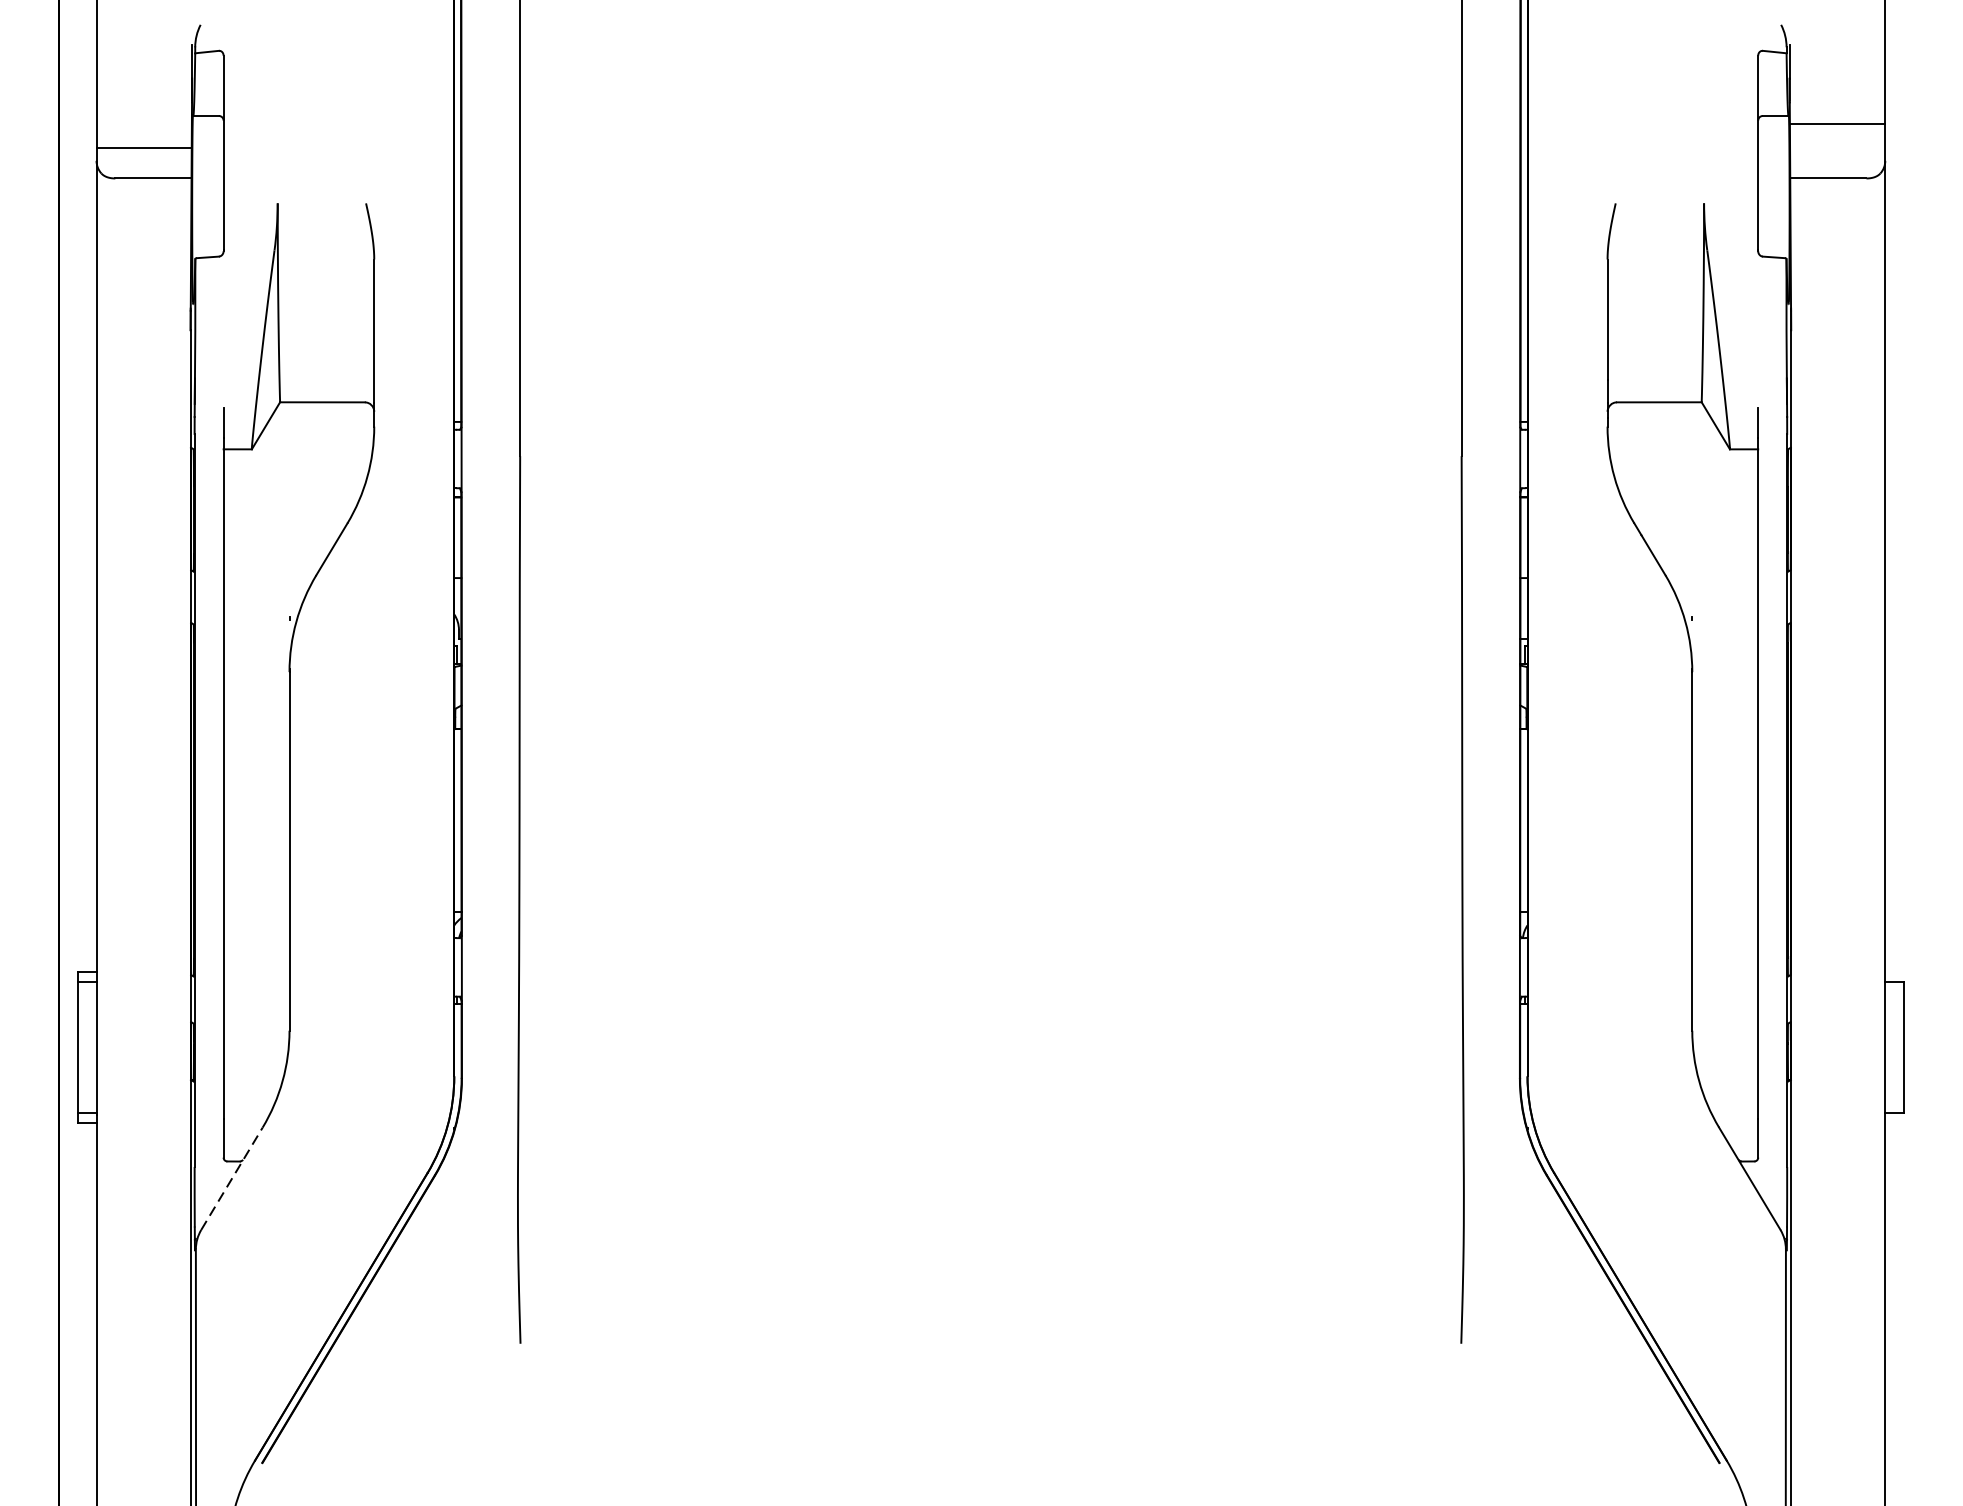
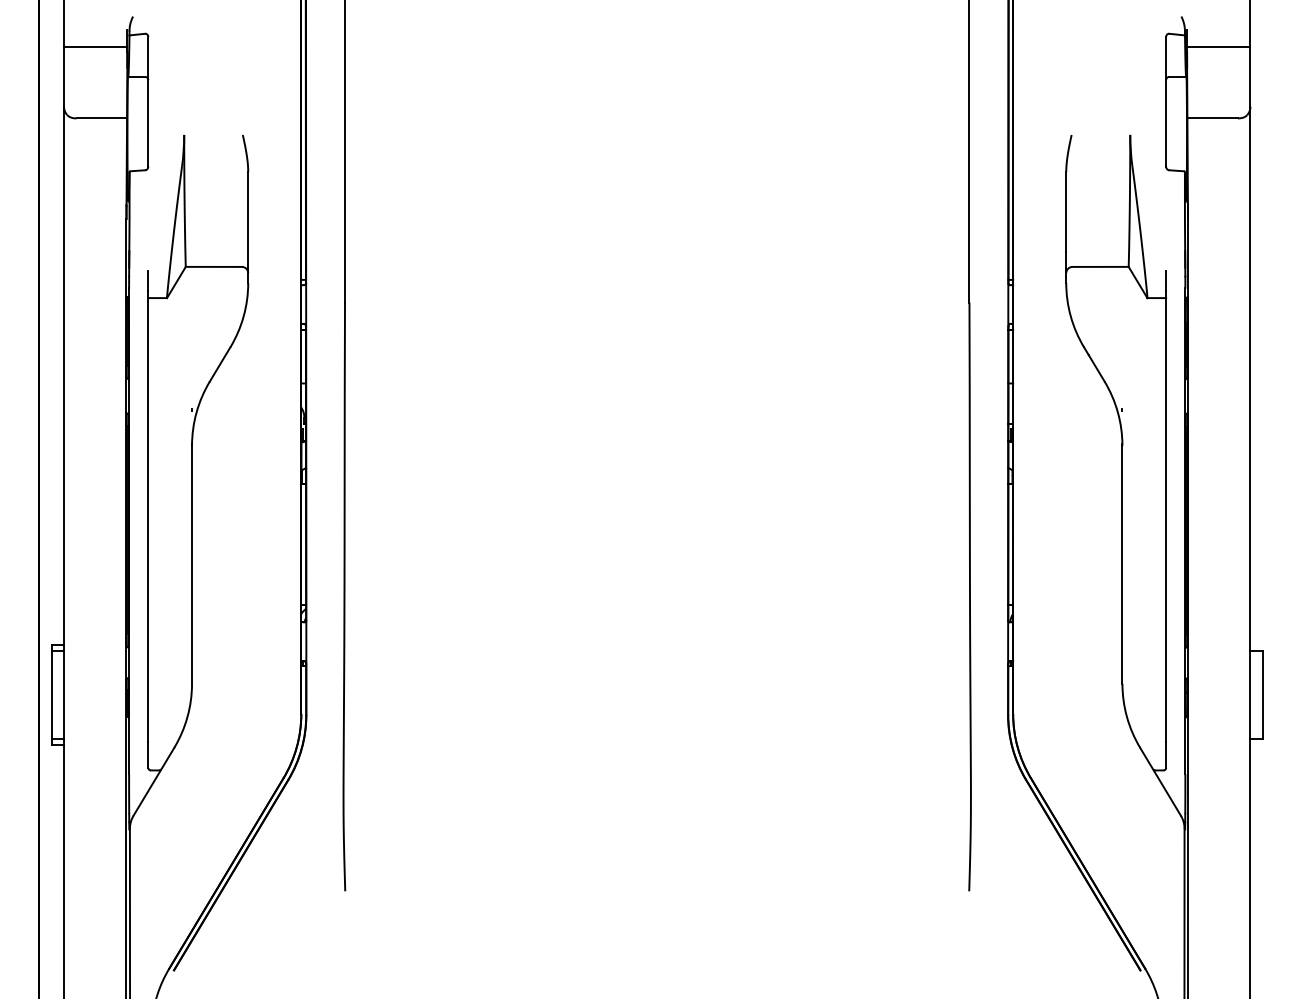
line: (1837, 124) -> (1218, 47), moved
line: (143, 148) -> (95, 47), moved
line: (231, 1178) -> (153, 781), dashed -> solid

